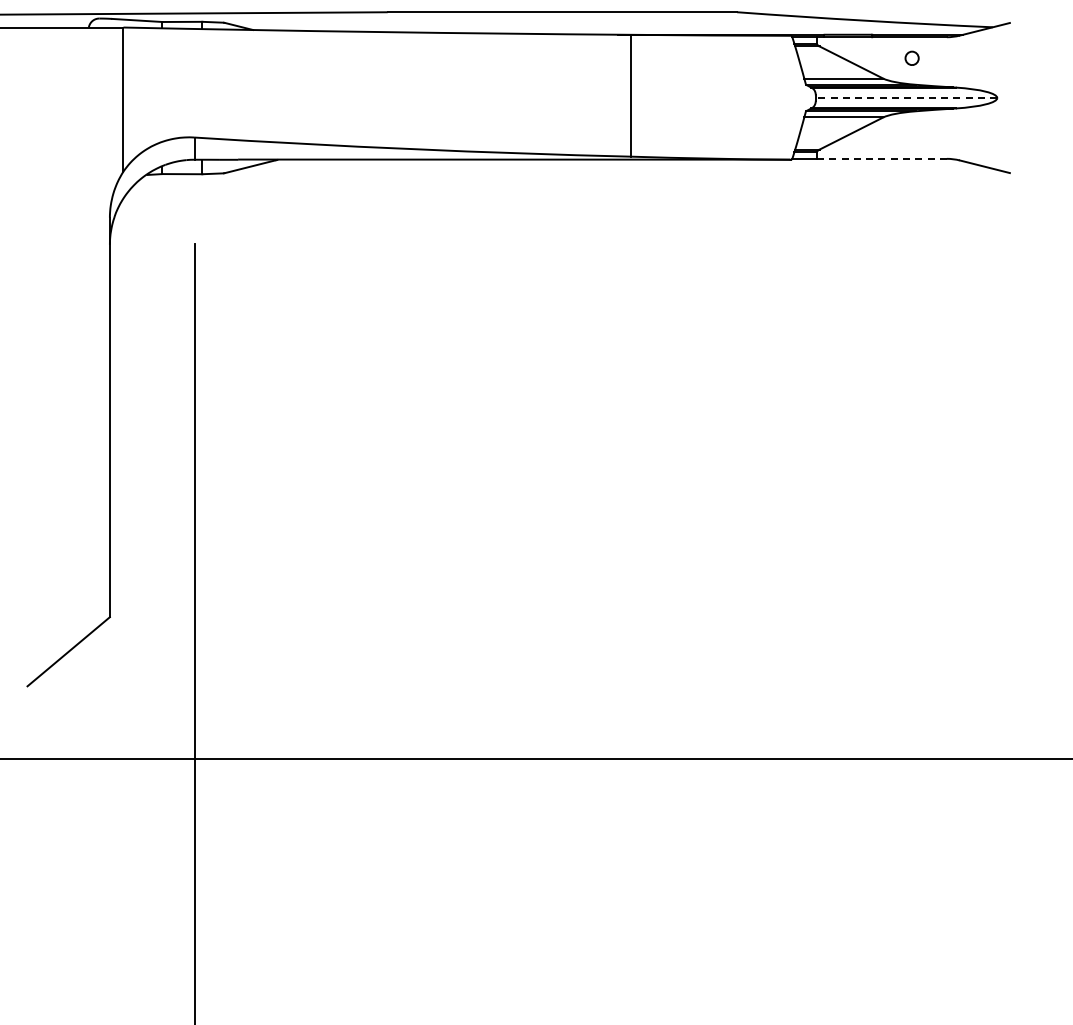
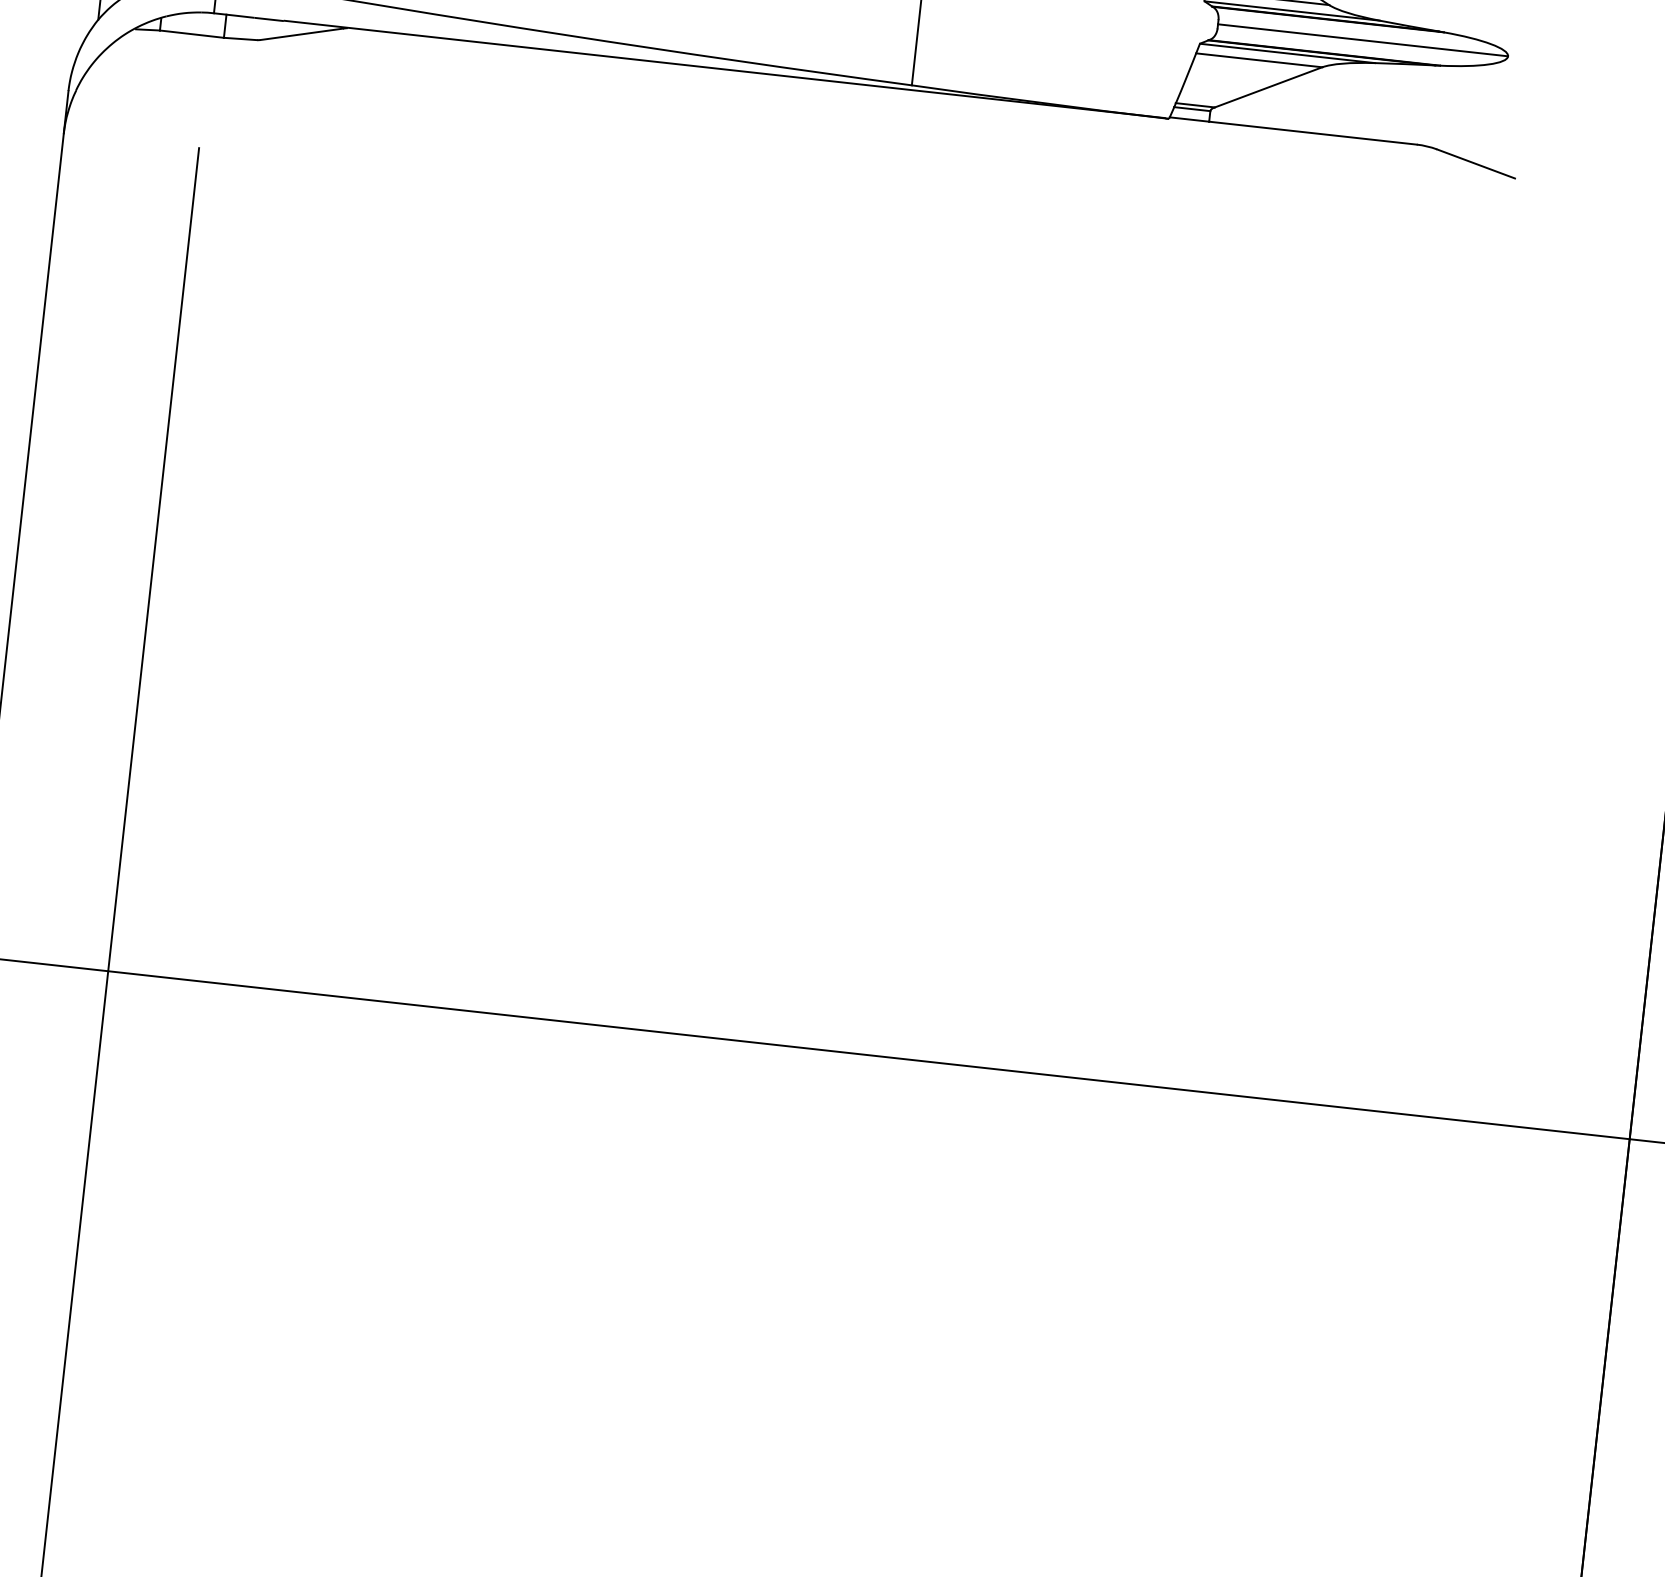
line: (906, 98) -> (1362, 41), dashed -> solid
line: (881, 158) -> (1312, 132), dashed -> solid

